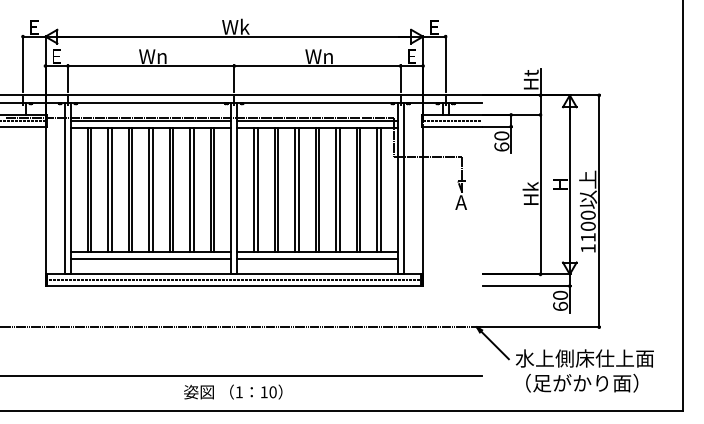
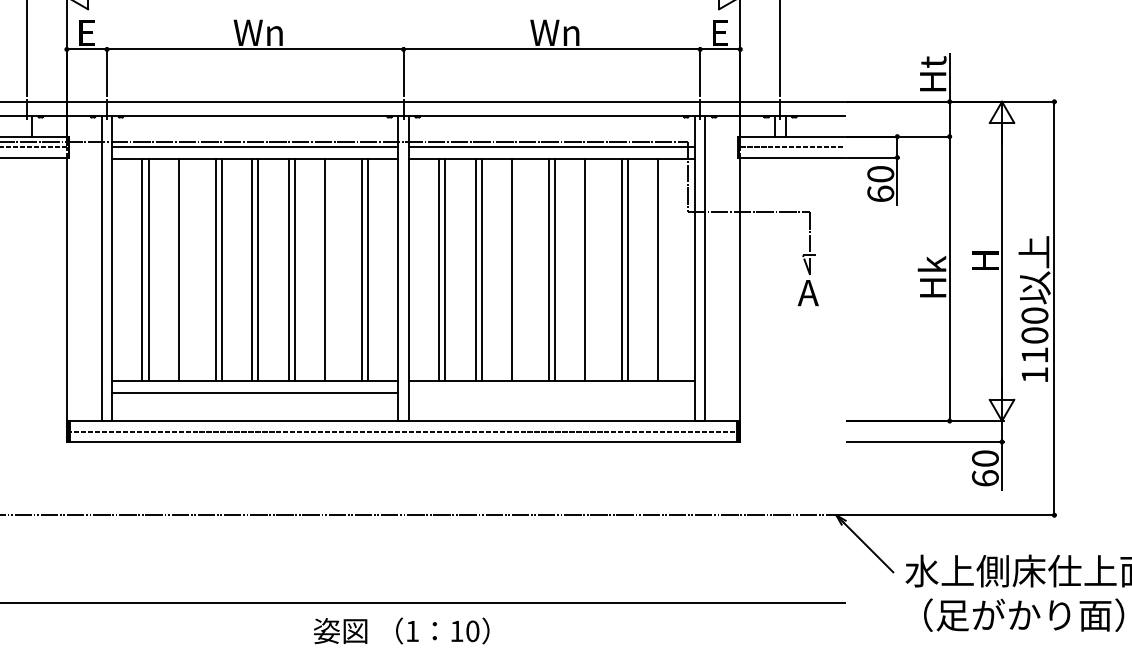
line: (111, 189) -> (184, 269), removed
line: (193, 189) -> (330, 269), removed
line: (298, 189) -> (518, 269), removed
line: (339, 189) -> (591, 269), removed
line: (380, 189) -> (664, 269), removed
line: (317, 258) -> (551, 392), removed

